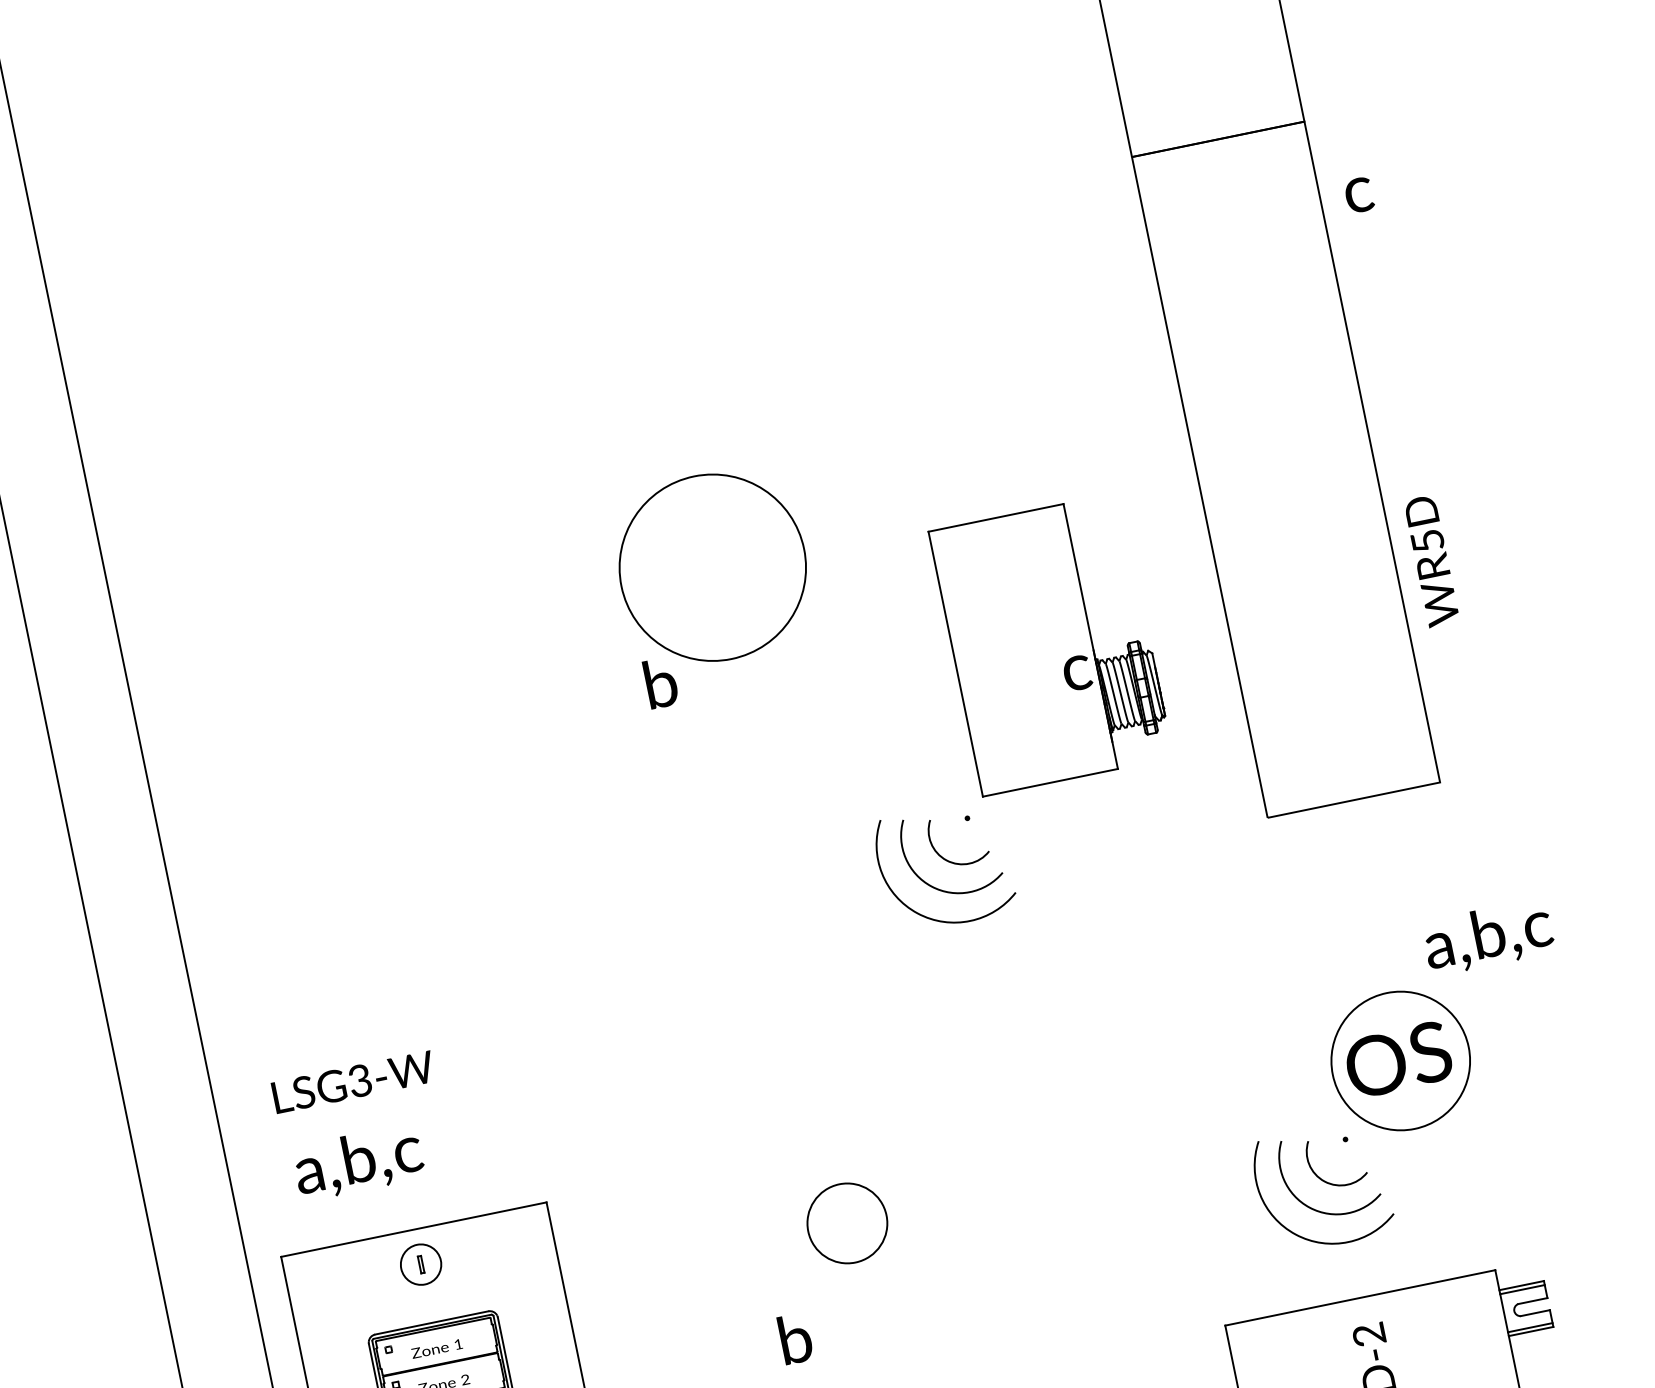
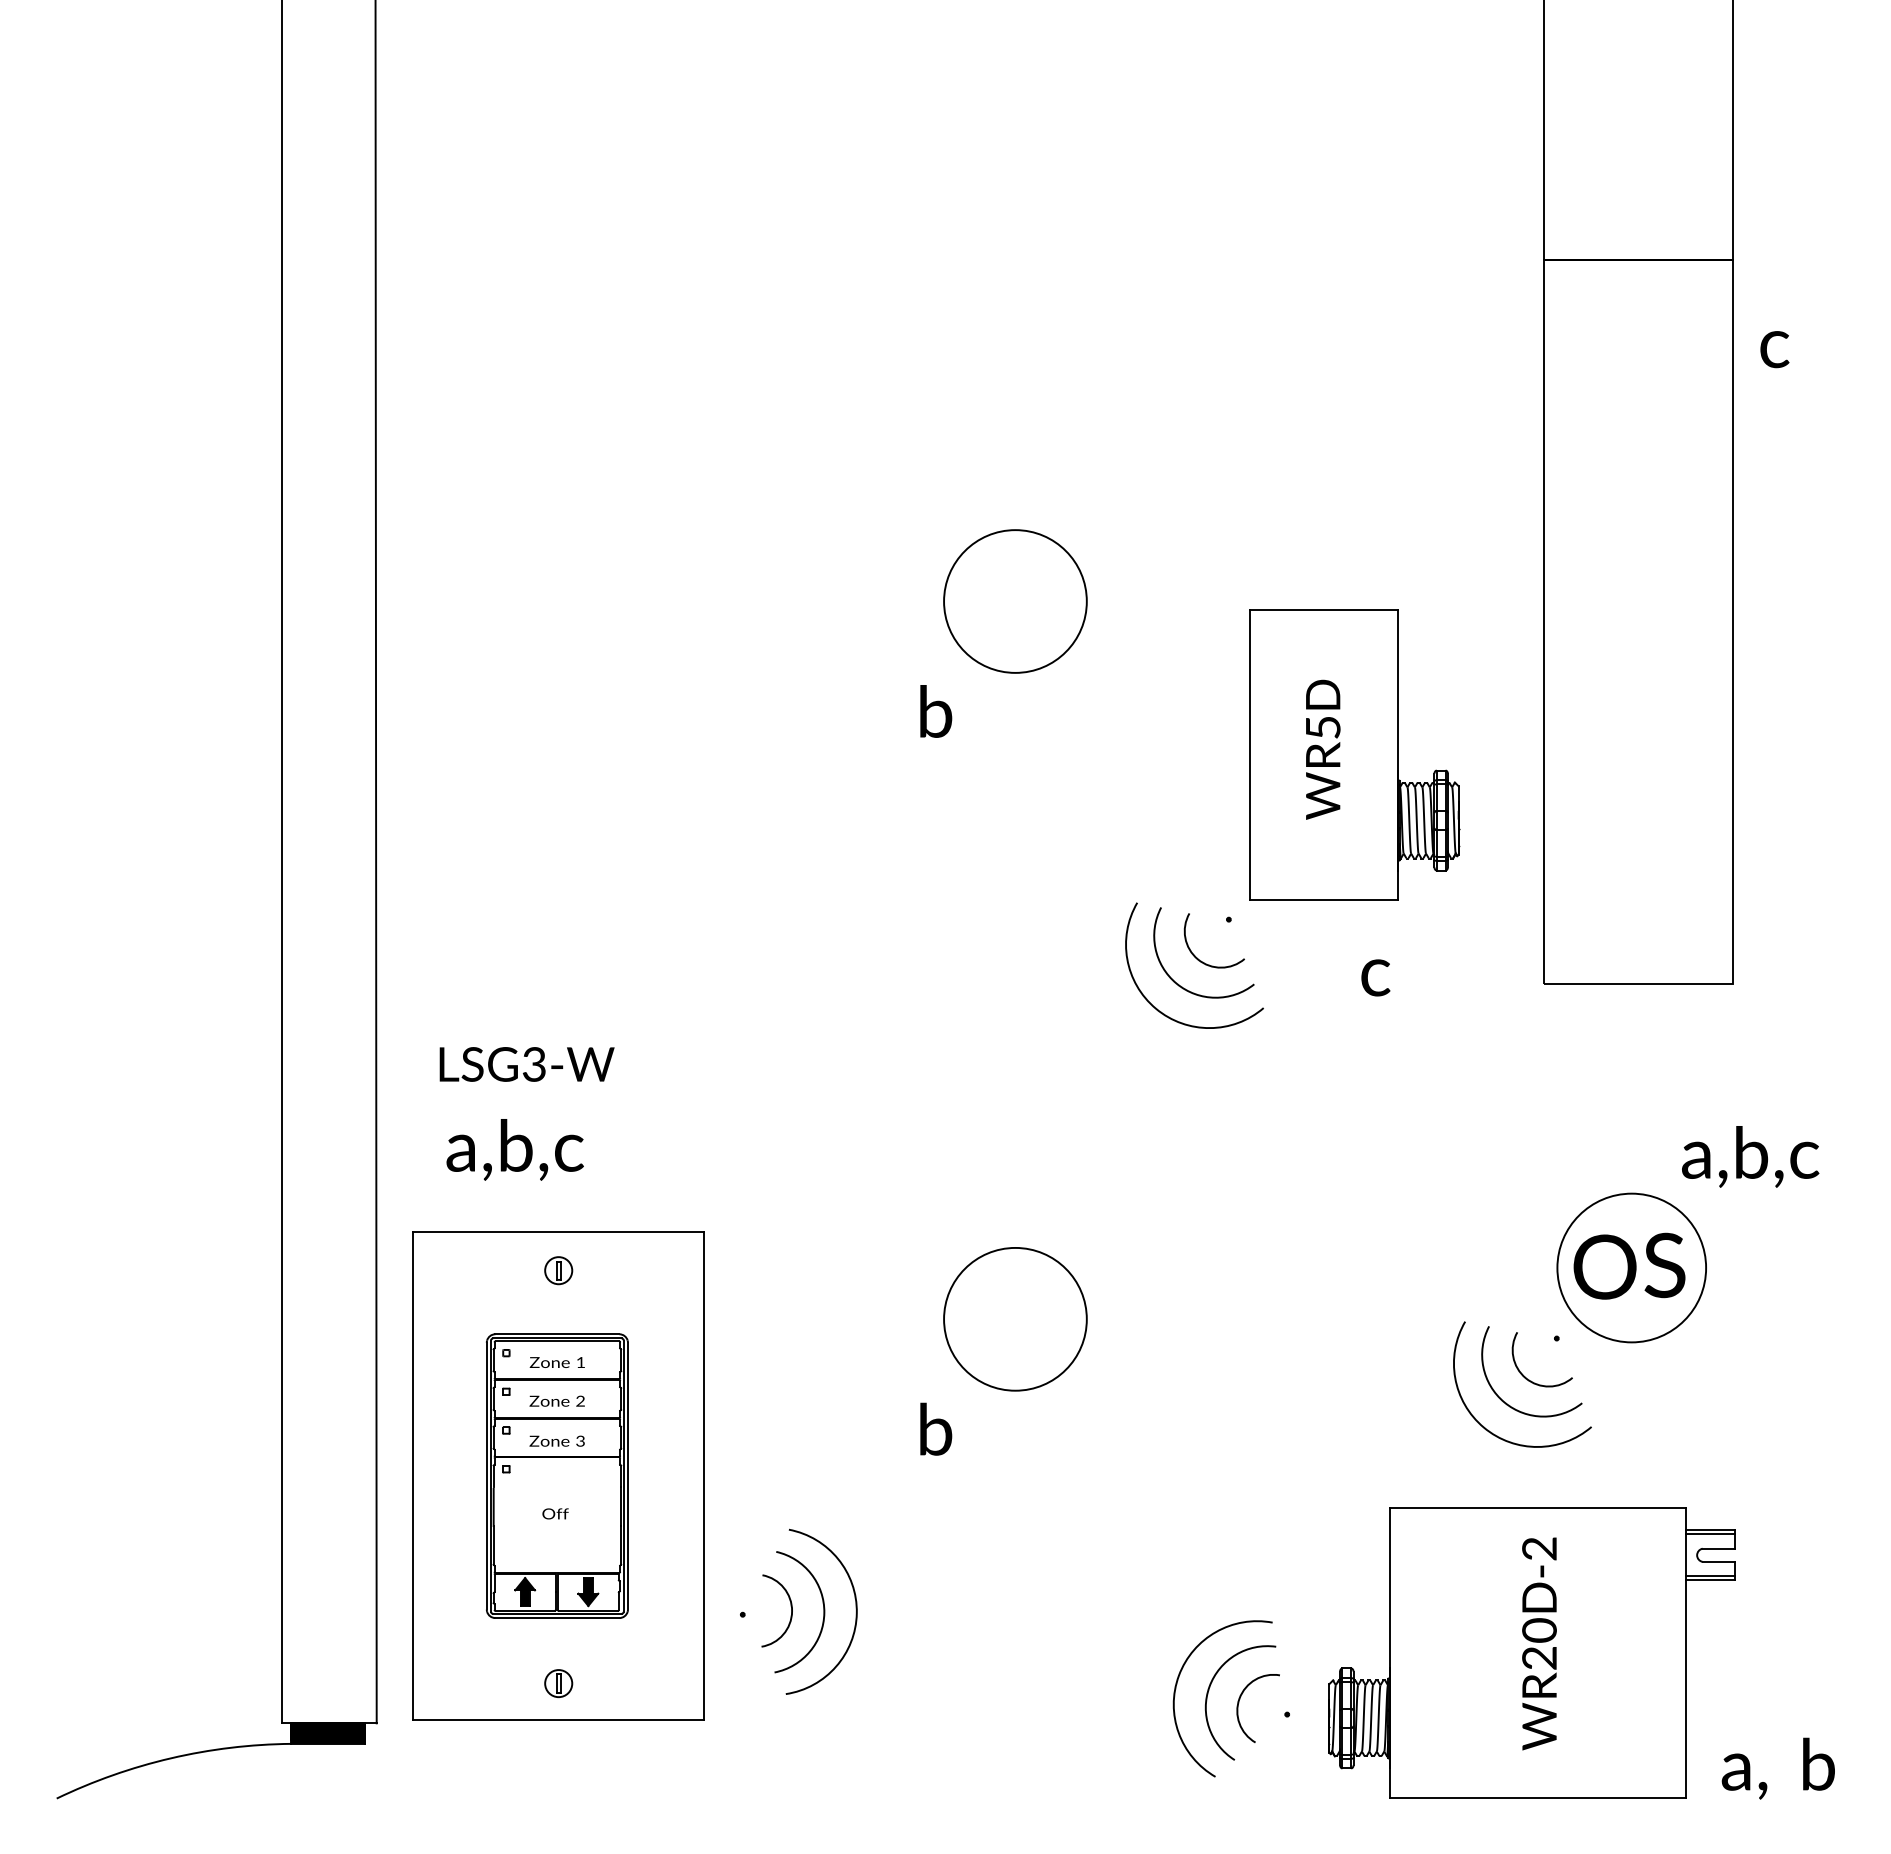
text: (1432, 560) -> (1323, 749), moved
circle: (712, 567) -> (1015, 601), size x0.71
text: (1077, 672) -> (1375, 977), moved
circle: (847, 1222) -> (1015, 1318), size x1.67
circle: (420, 1264) -> (558, 1270), size x0.62

